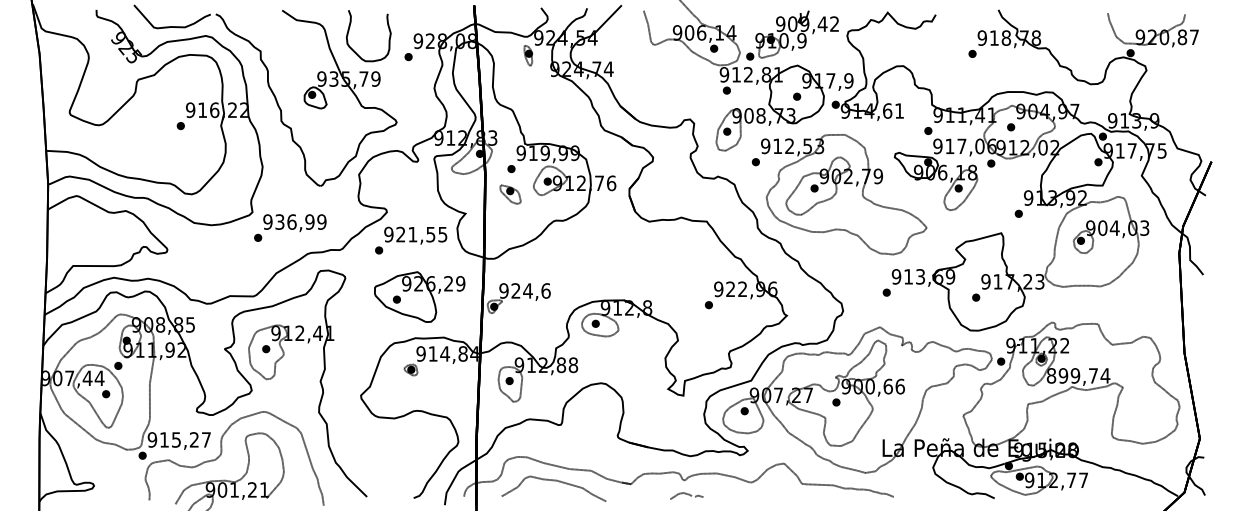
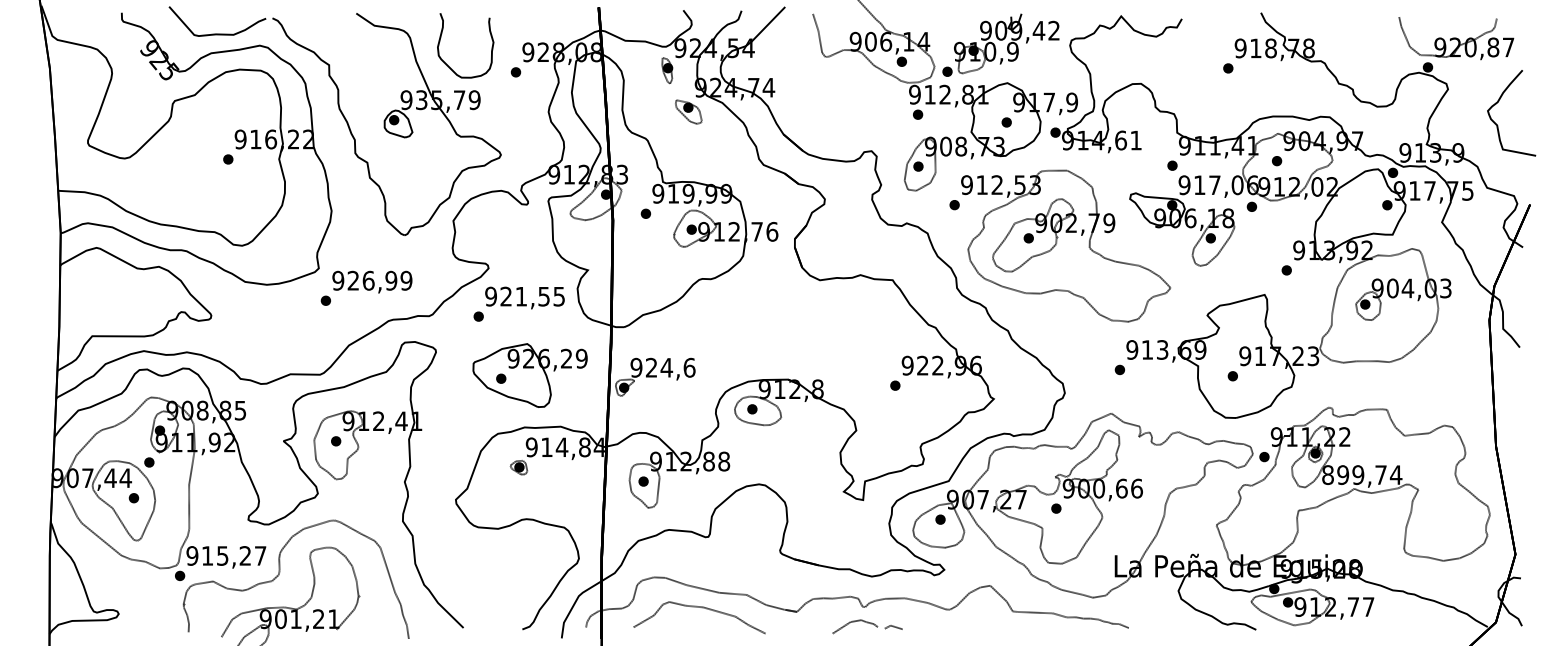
curve: (1187, 80) -> (1499, 101), added
part: (510, 194) -> (688, 111), moved
text: (279, 221) -> (353, 280), 936,99 -> 926,99
part: (686, 495) -> (867, 626), size x1.67

